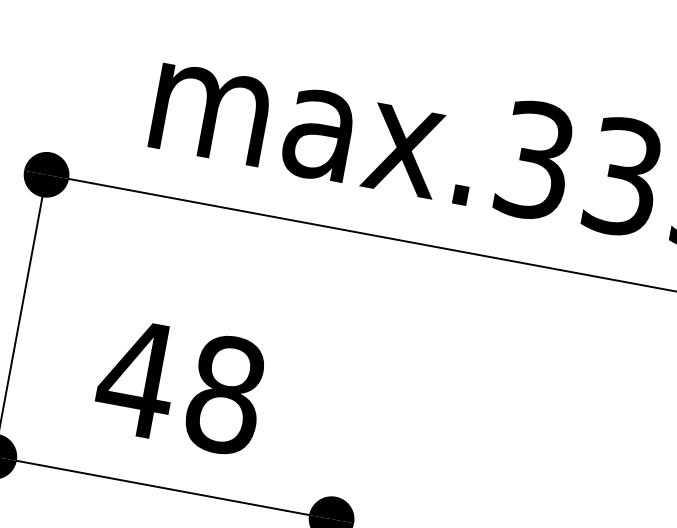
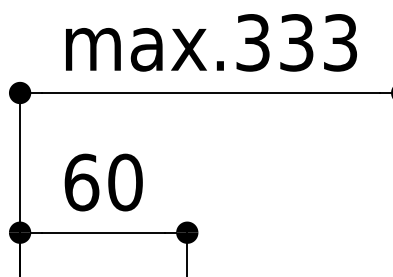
text: (179, 386) -> (102, 182), 48 -> 60

